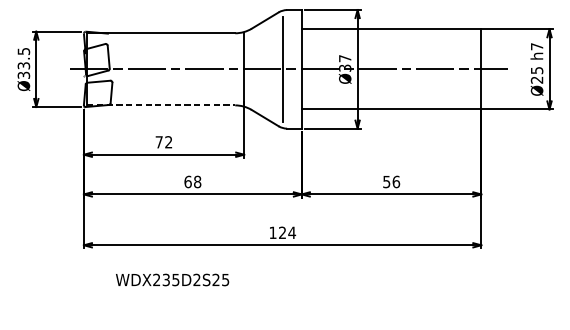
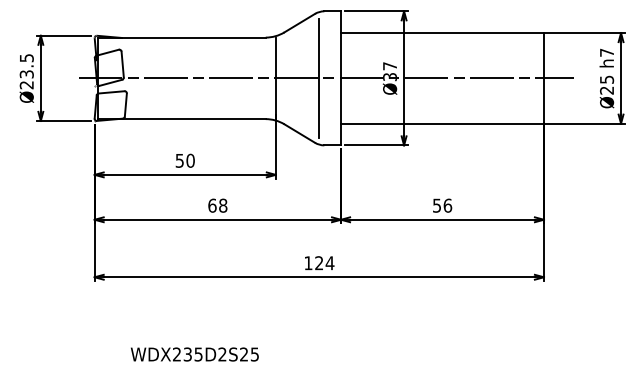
text: (23, 75) -> (26, 85), Ø33.5 -> Ø23.5
line: (161, 105) -> (182, 119), dashed -> solid
text: (163, 142) -> (184, 160), 72 -> 50
text: (172, 279) -> (194, 354), moved

